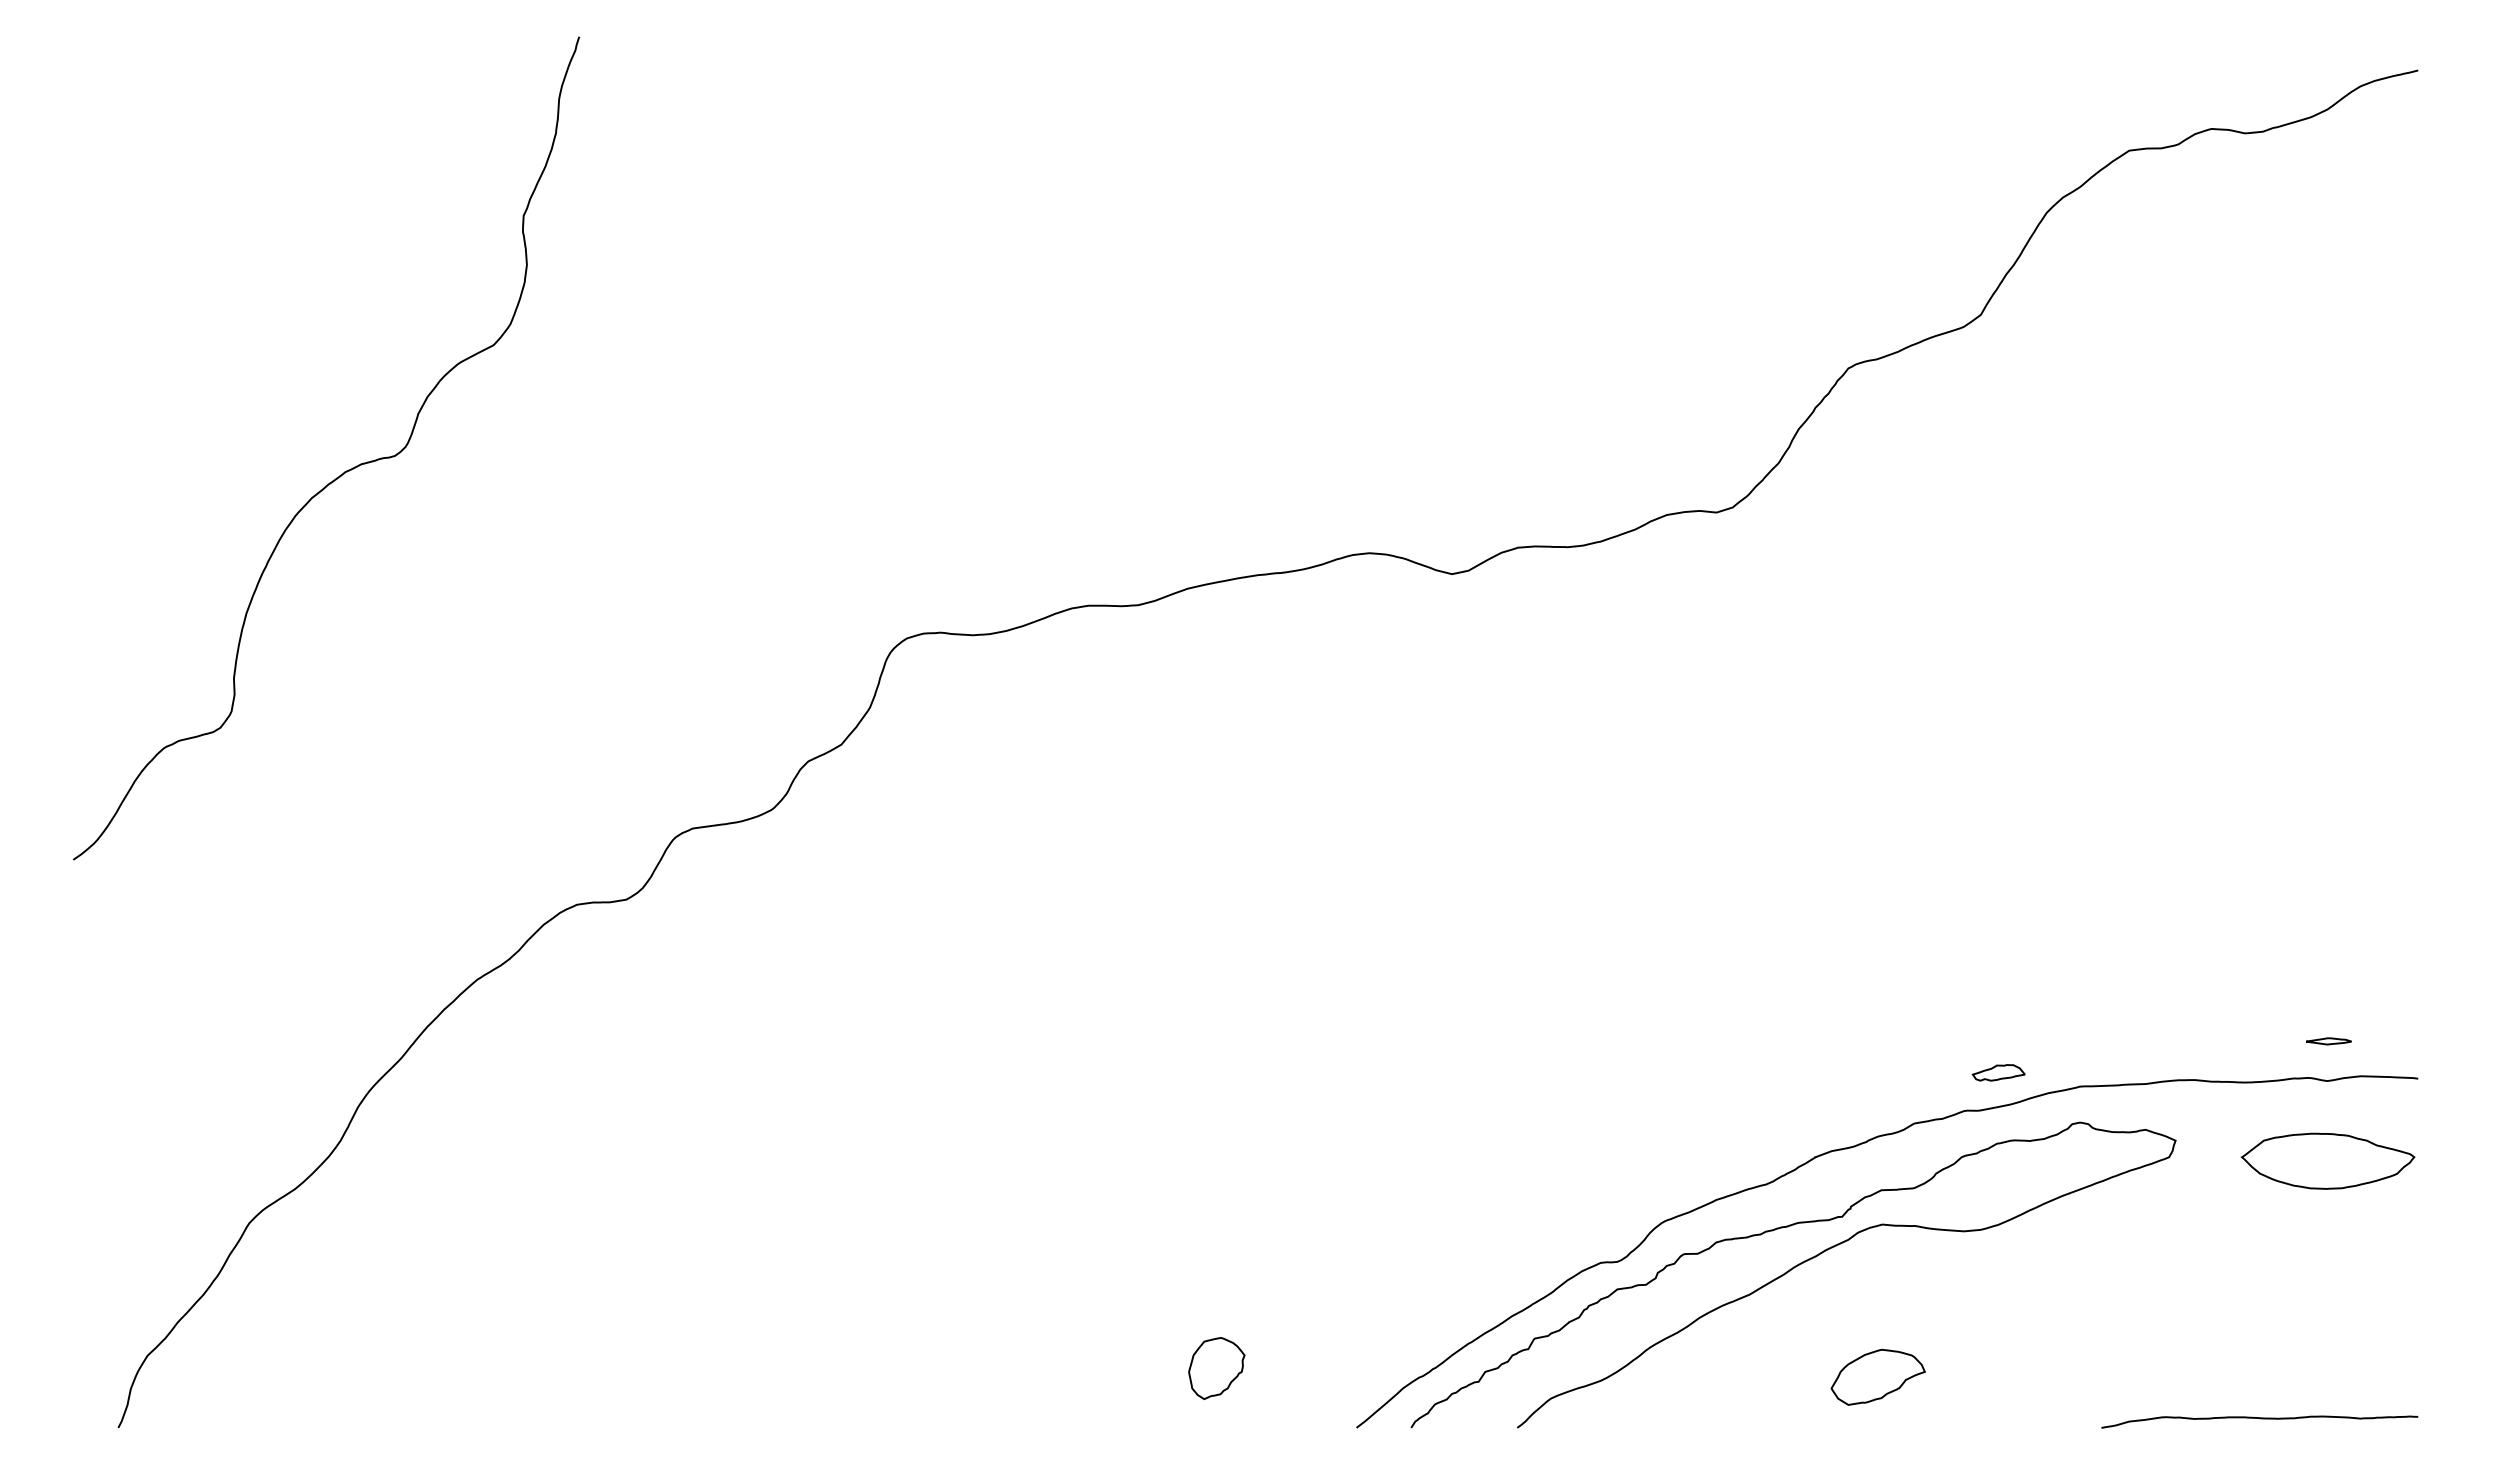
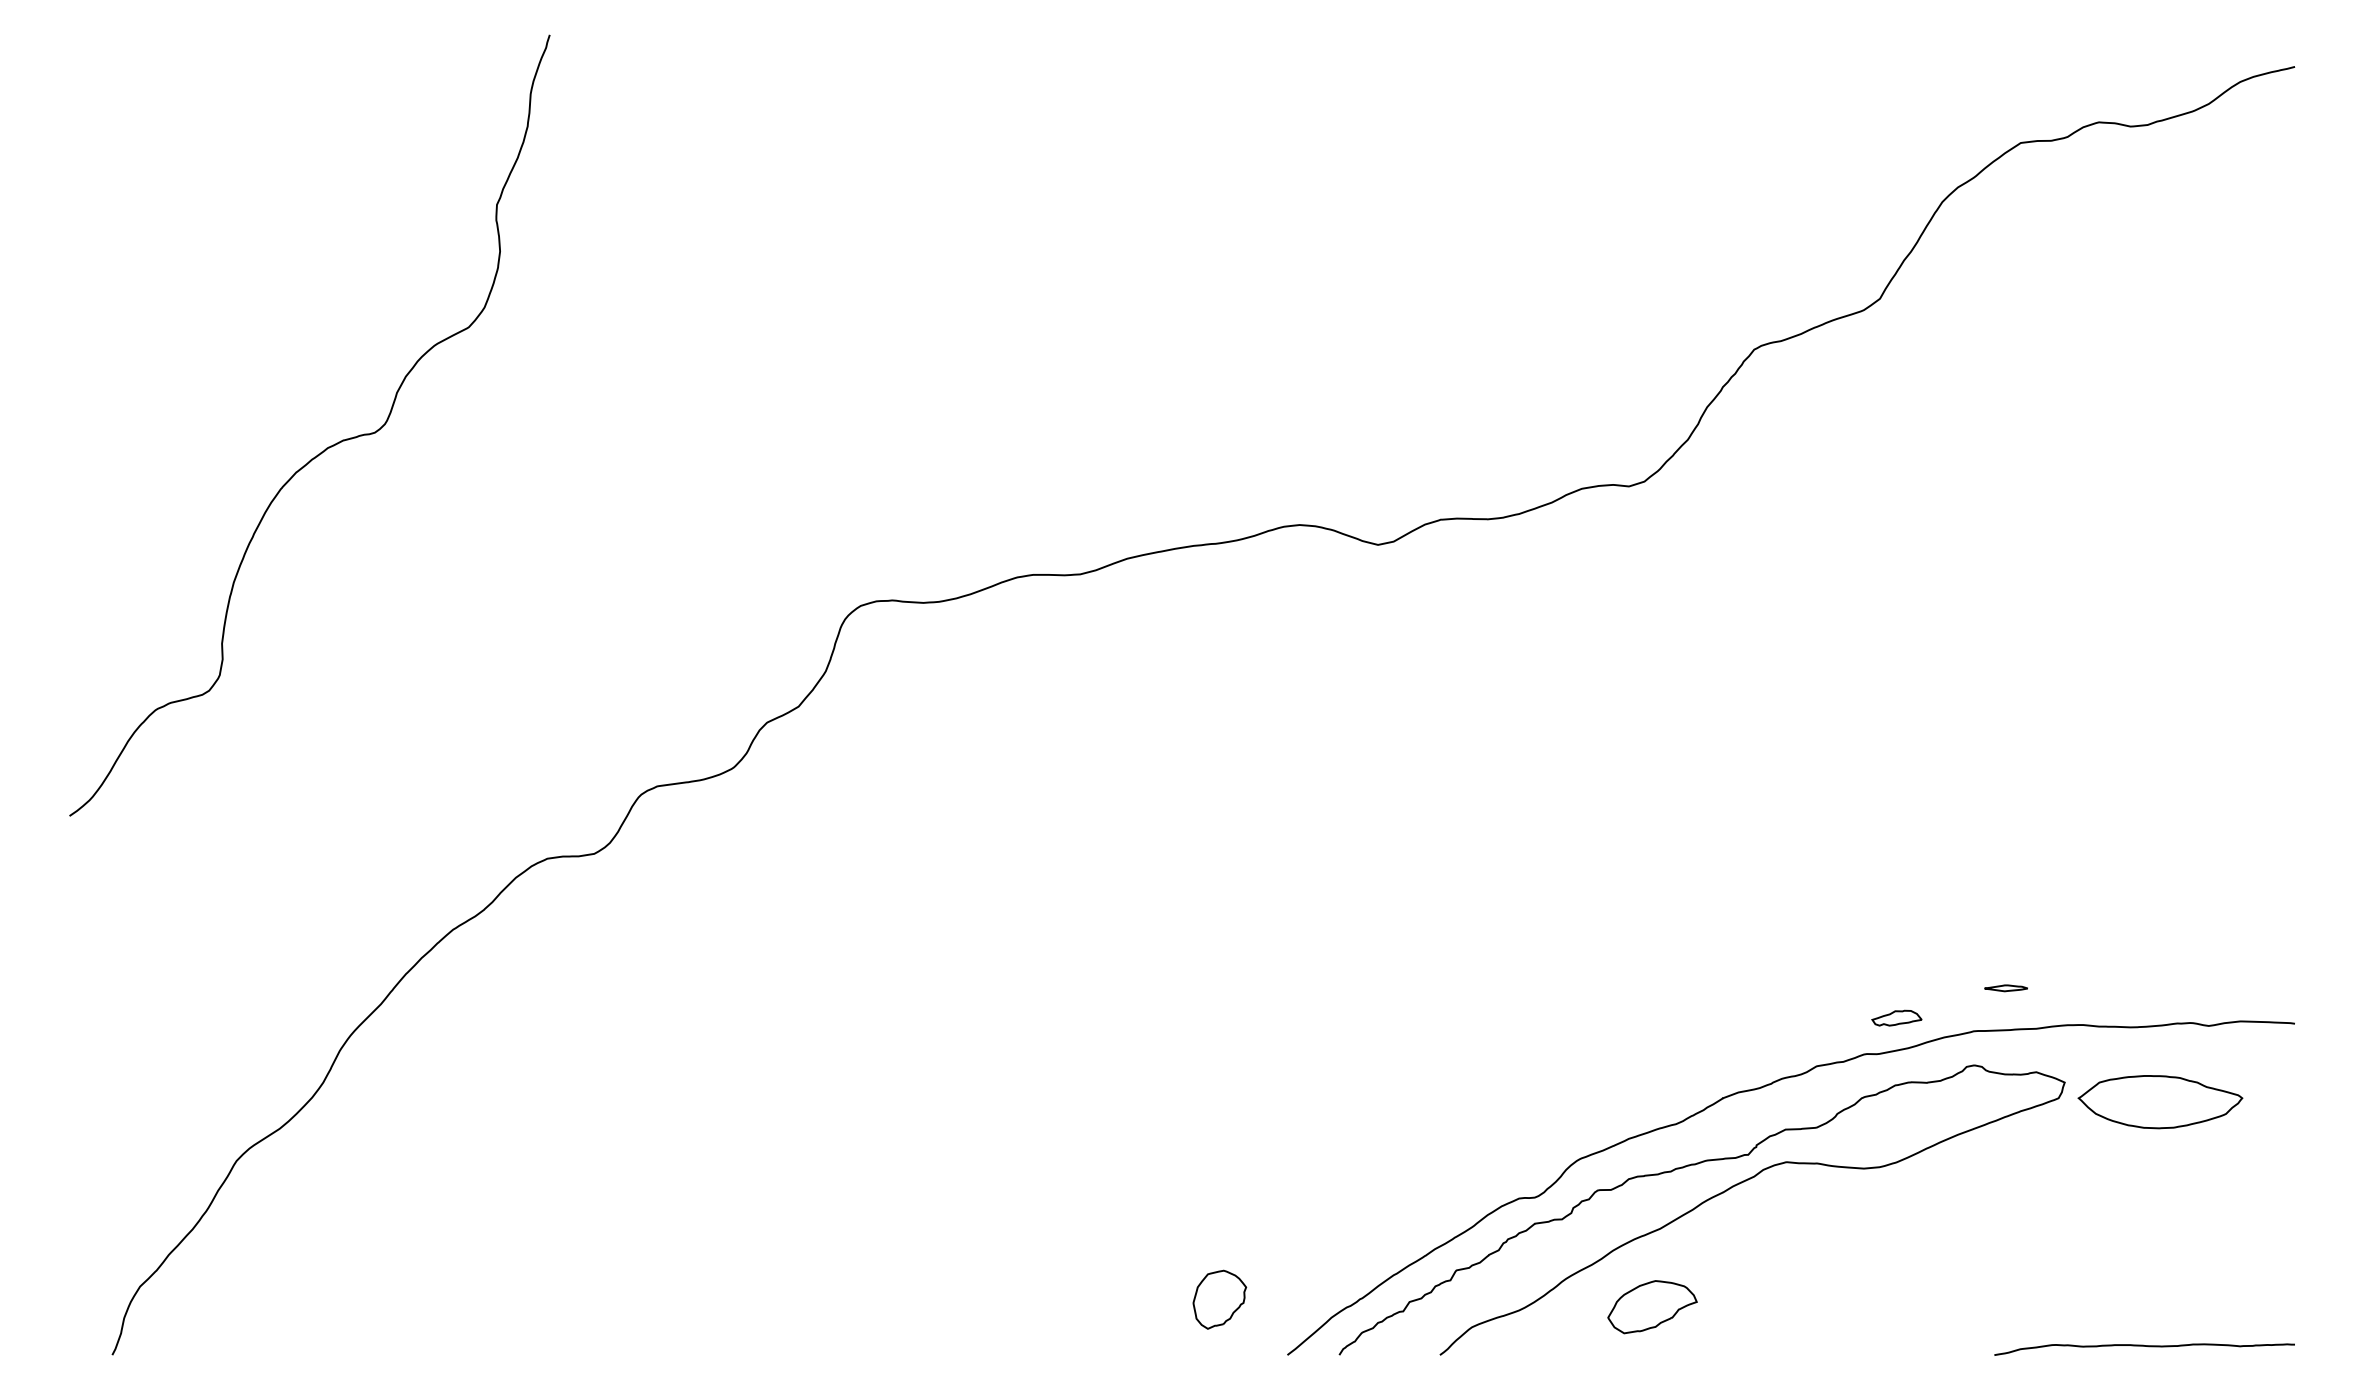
part: (2328, 1041) -> (2005, 988), moved
part: (2328, 1161) -> (2160, 1102), moved
part: (1216, 1368) -> (1219, 1299), moved
part: (1878, 1377) -> (1652, 1307), moved

